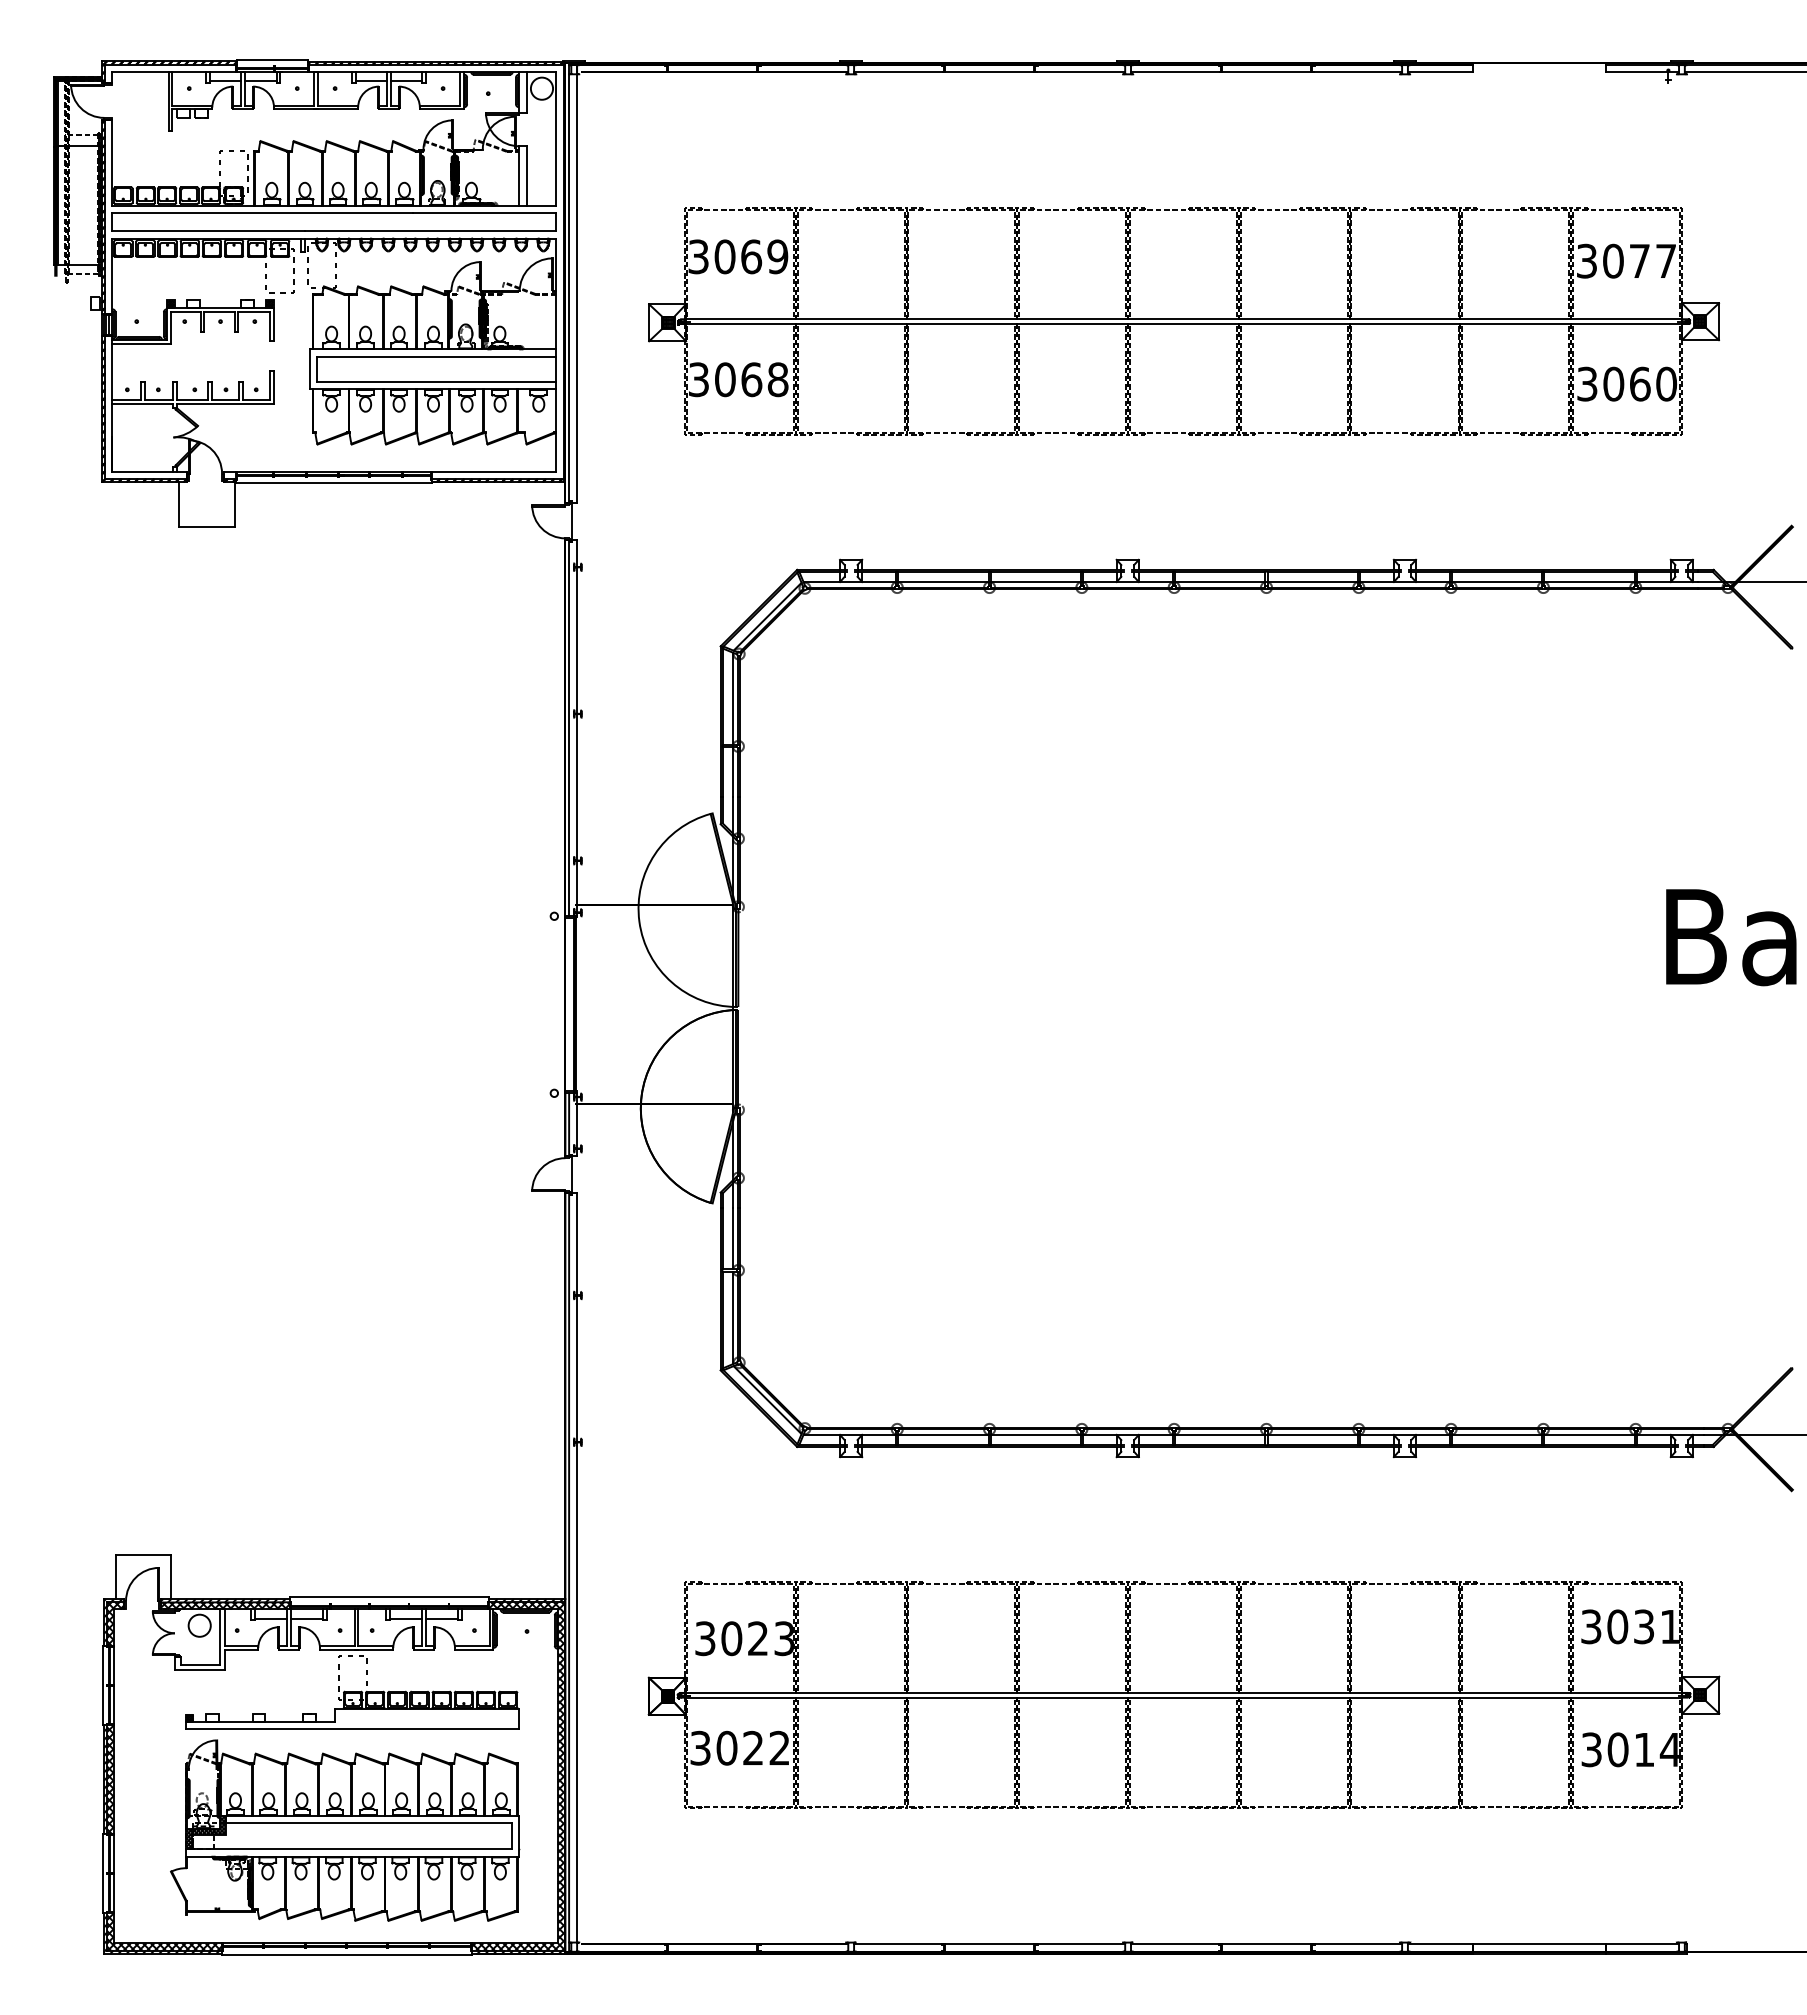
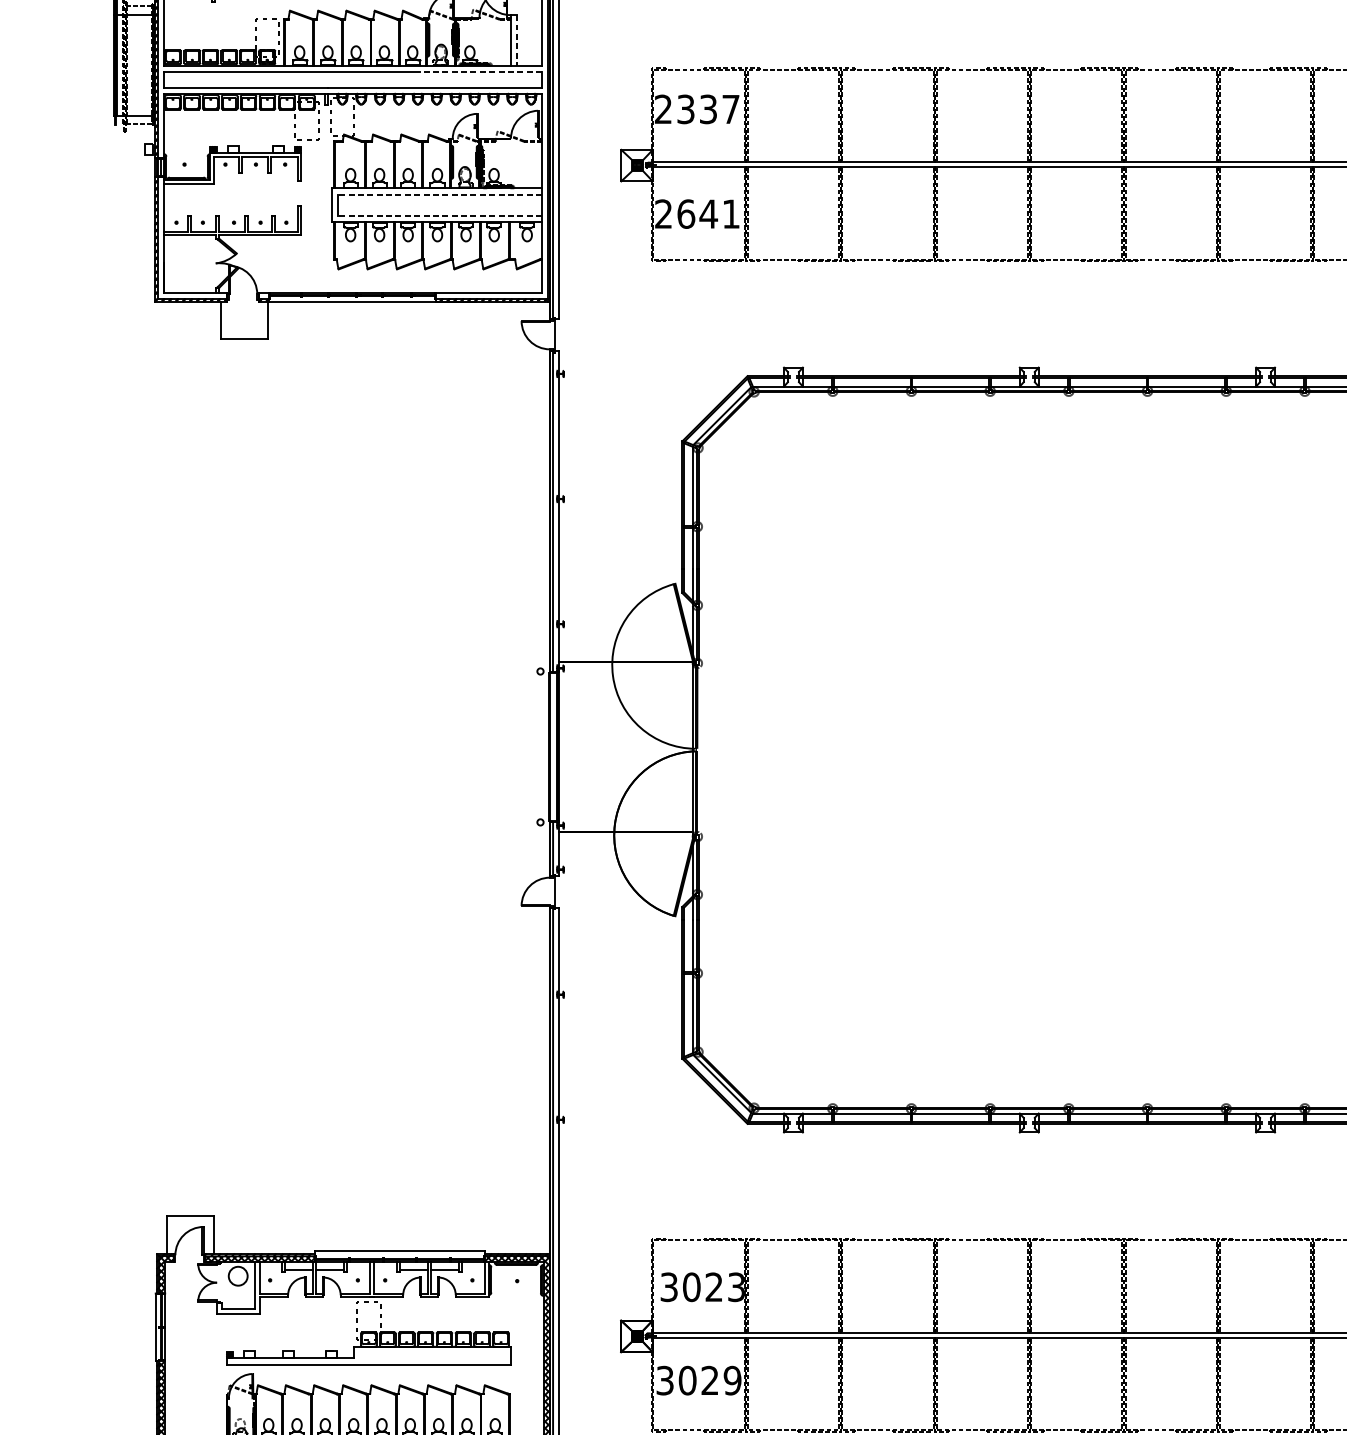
line: (526, 176) -> (516, 40), solid -> dashed
line: (484, 213) -> (480, 72), solid -> dashed
text: (738, 256) -> (697, 109), 3069 -> 2337
line: (436, 356) -> (440, 194), solid -> dashed
text: (738, 379) -> (697, 213), 3068 -> 2641
line: (436, 381) -> (440, 215), solid -> dashed
text: (779, 1748) -> (732, 1380), 3022 -> 3029

